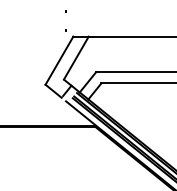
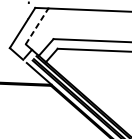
line: (76, 58) -> (37, 26), solid -> dashed

